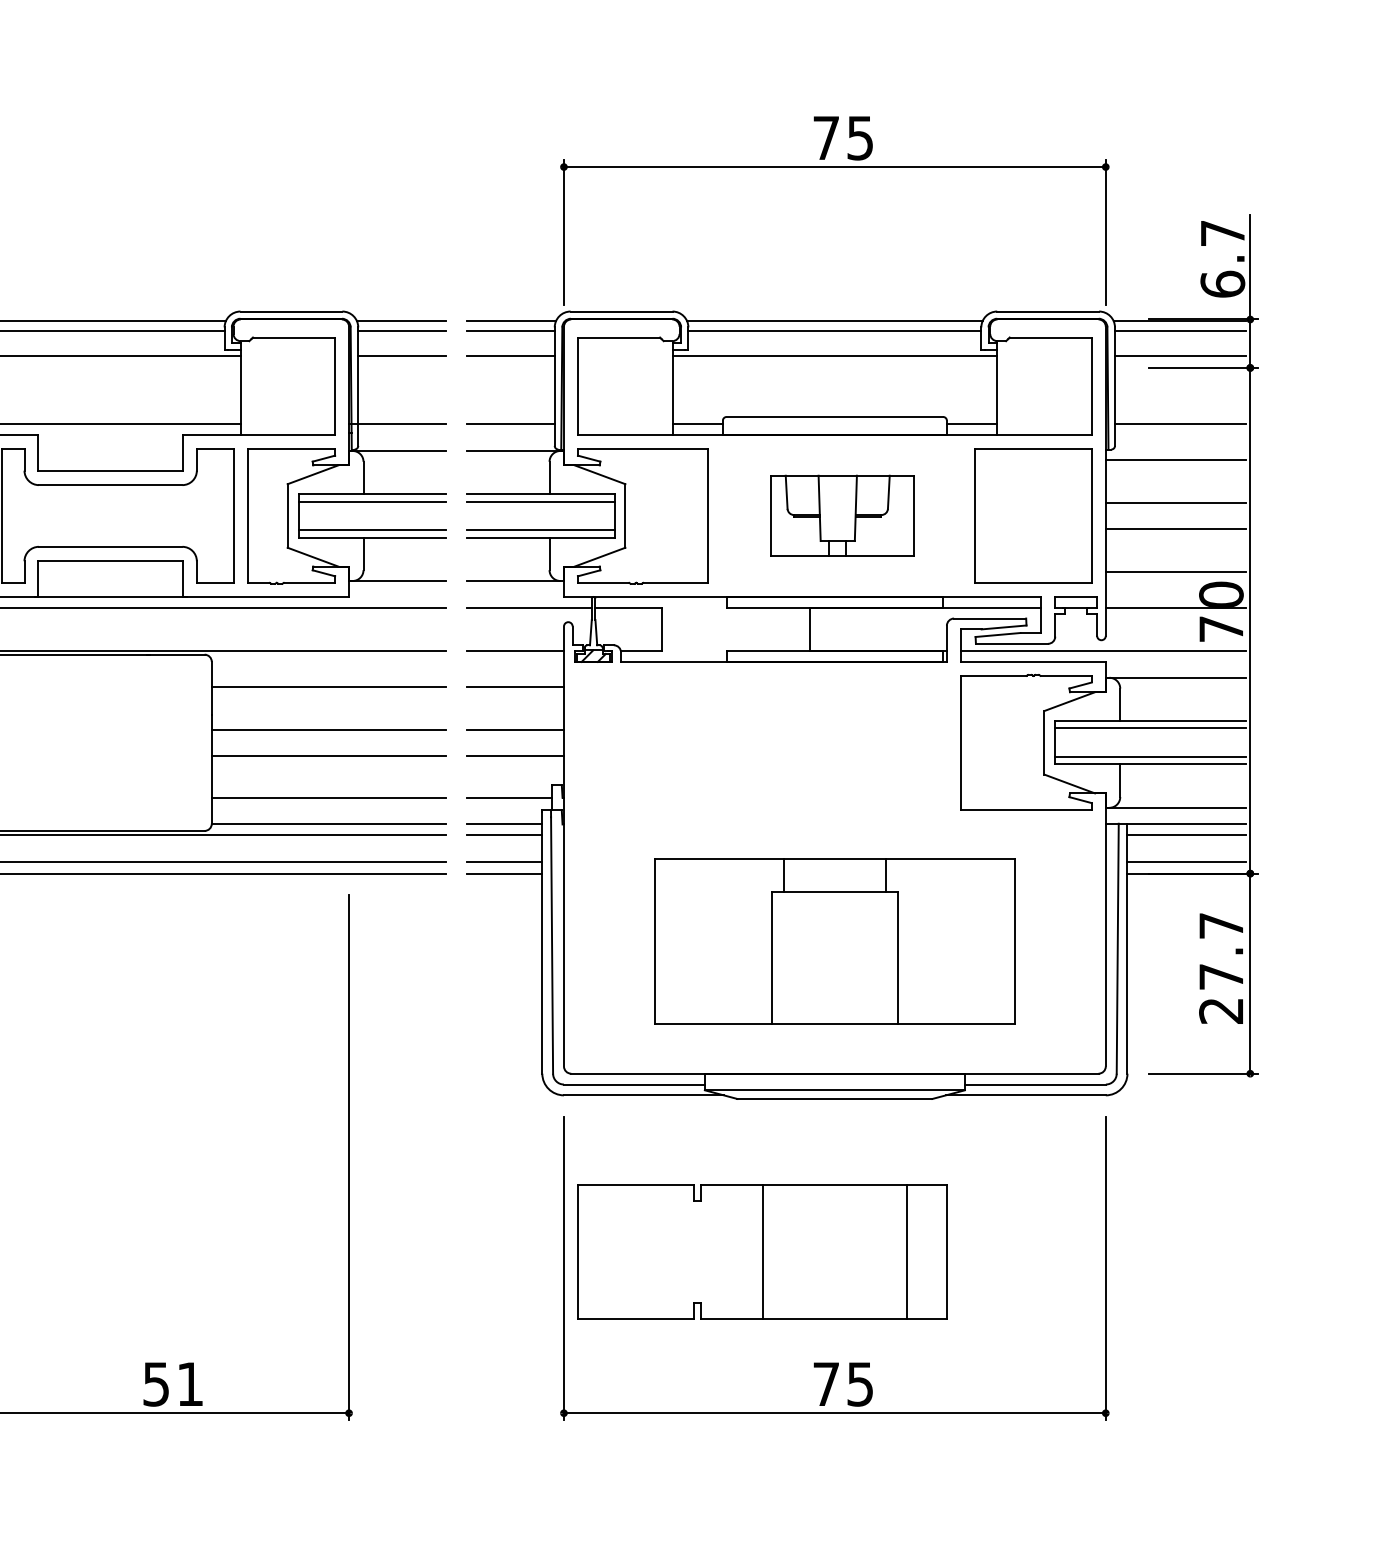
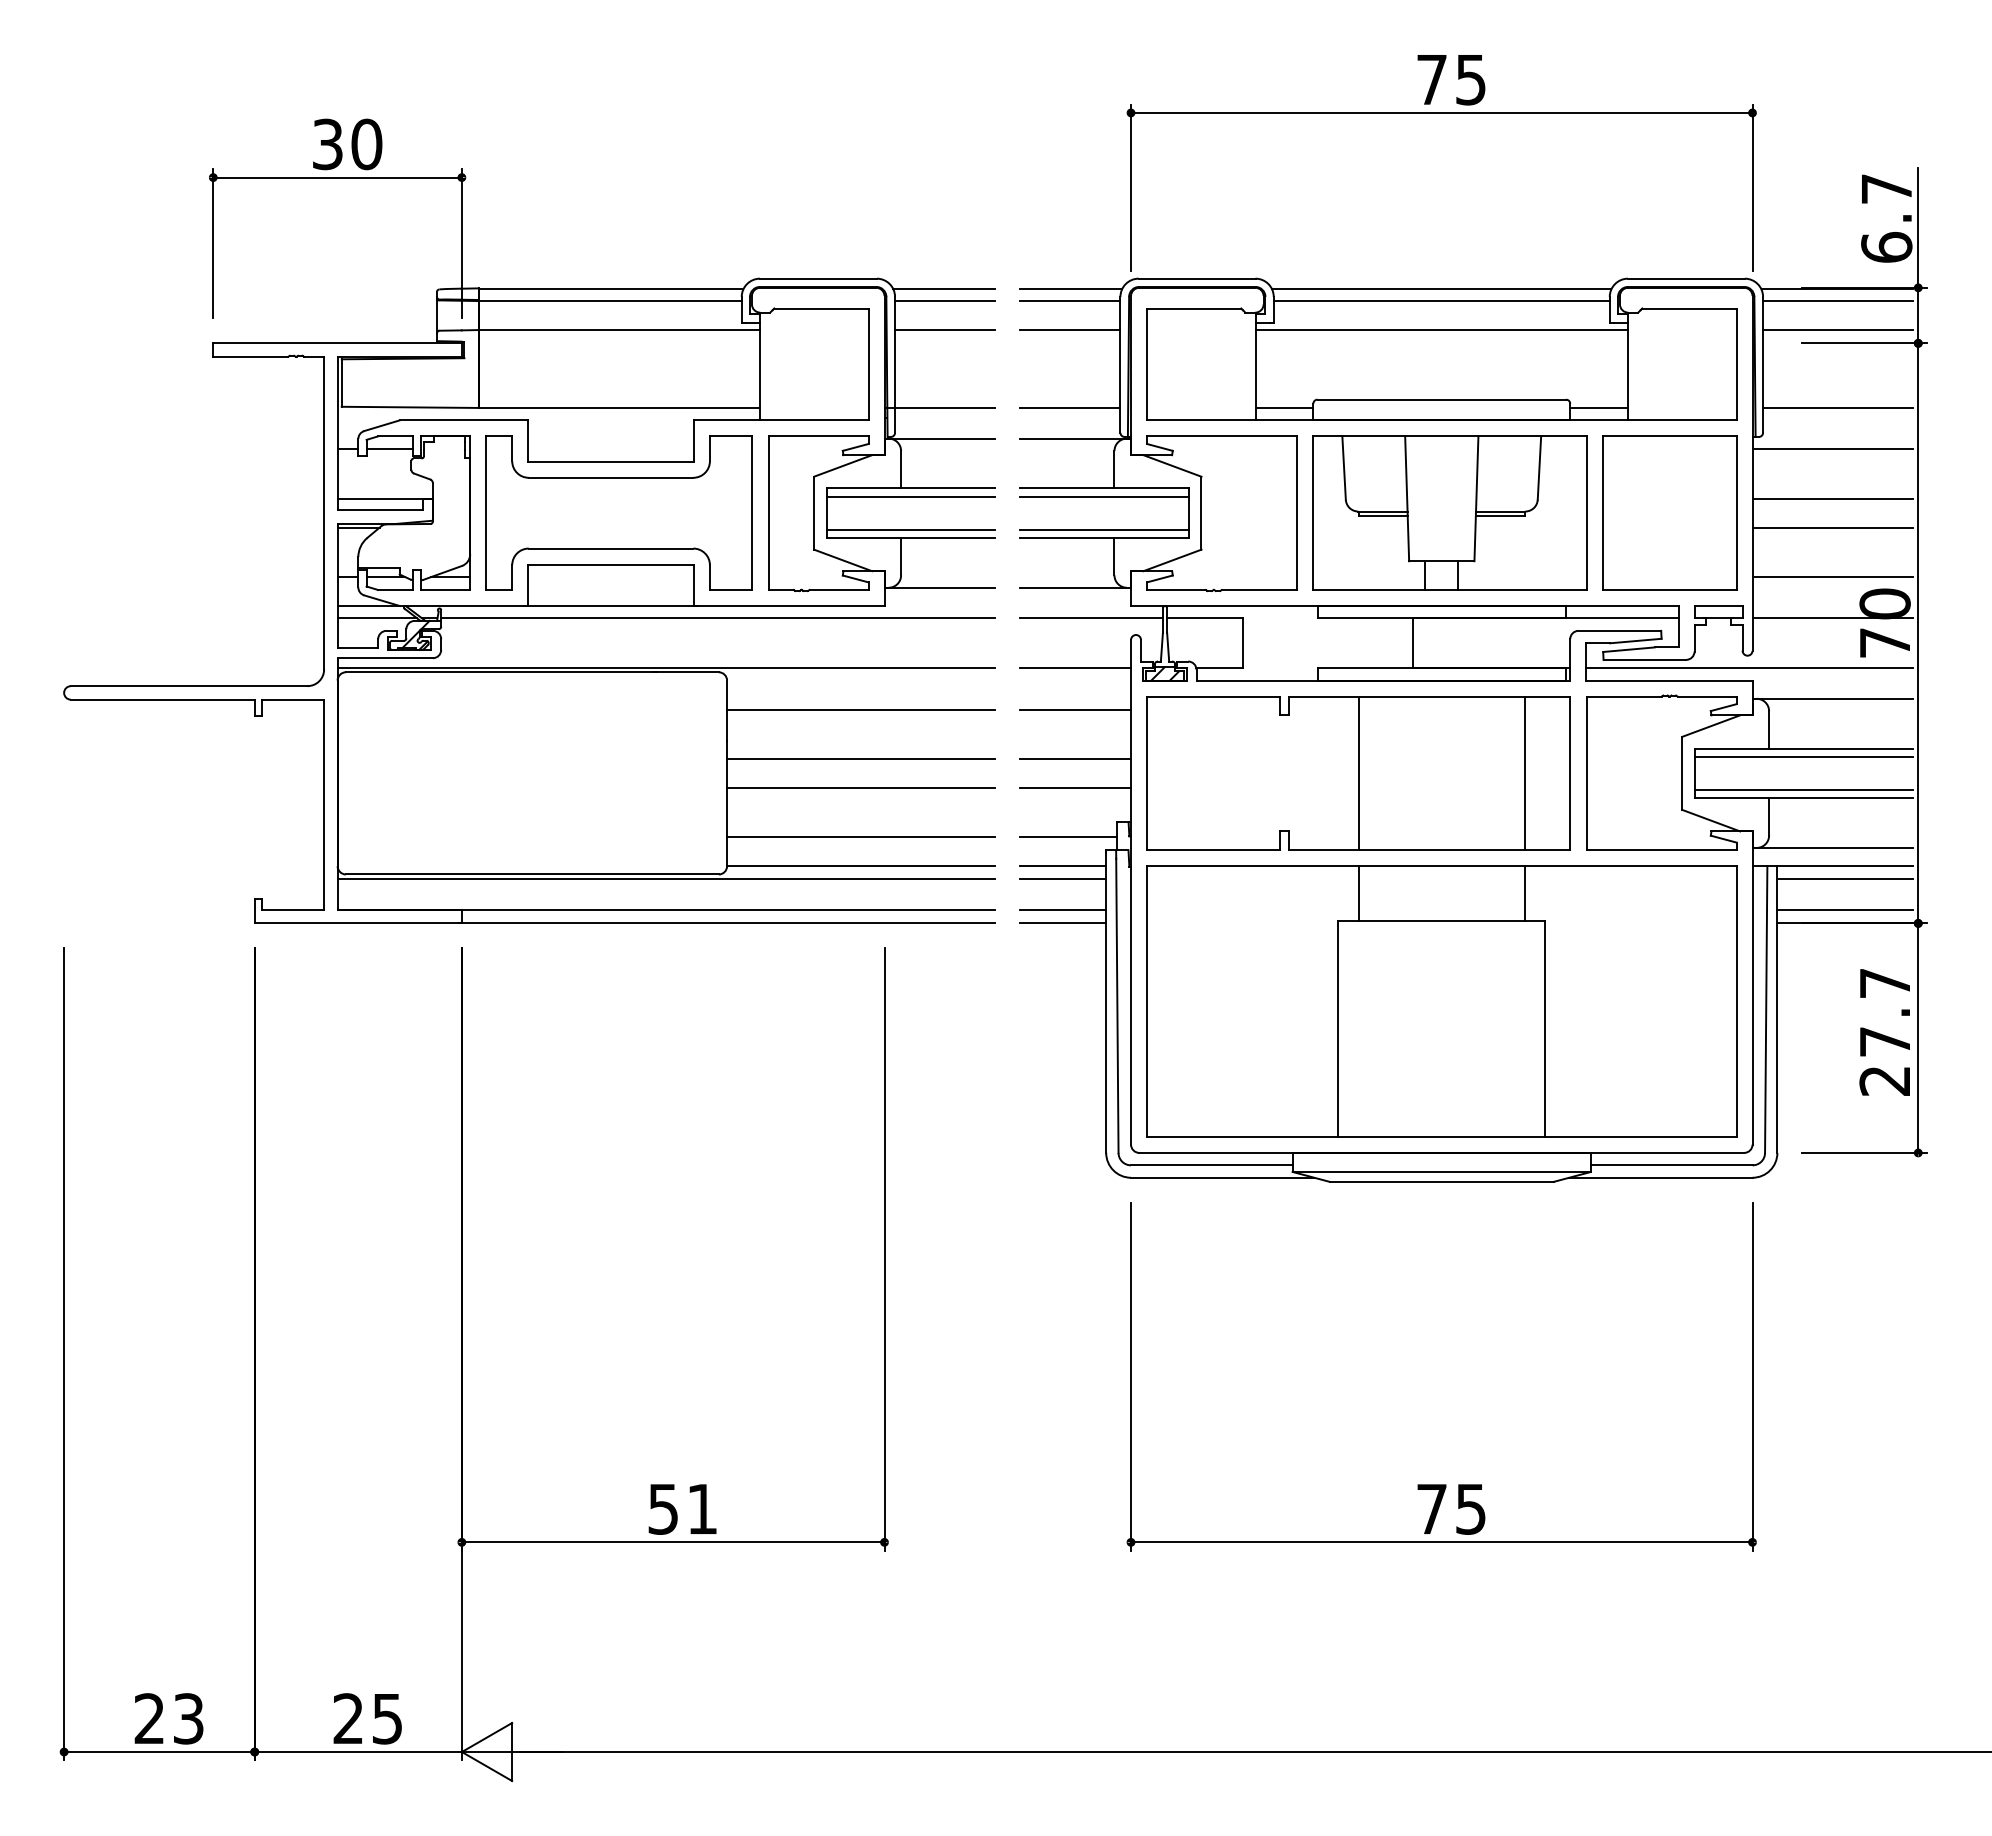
part: (841, 515) -> (1449, 512), size x1.67
part: (834, 941) -> (1441, 1001), size x1.43
part: (762, 1252) -> (1358, 773), moved

